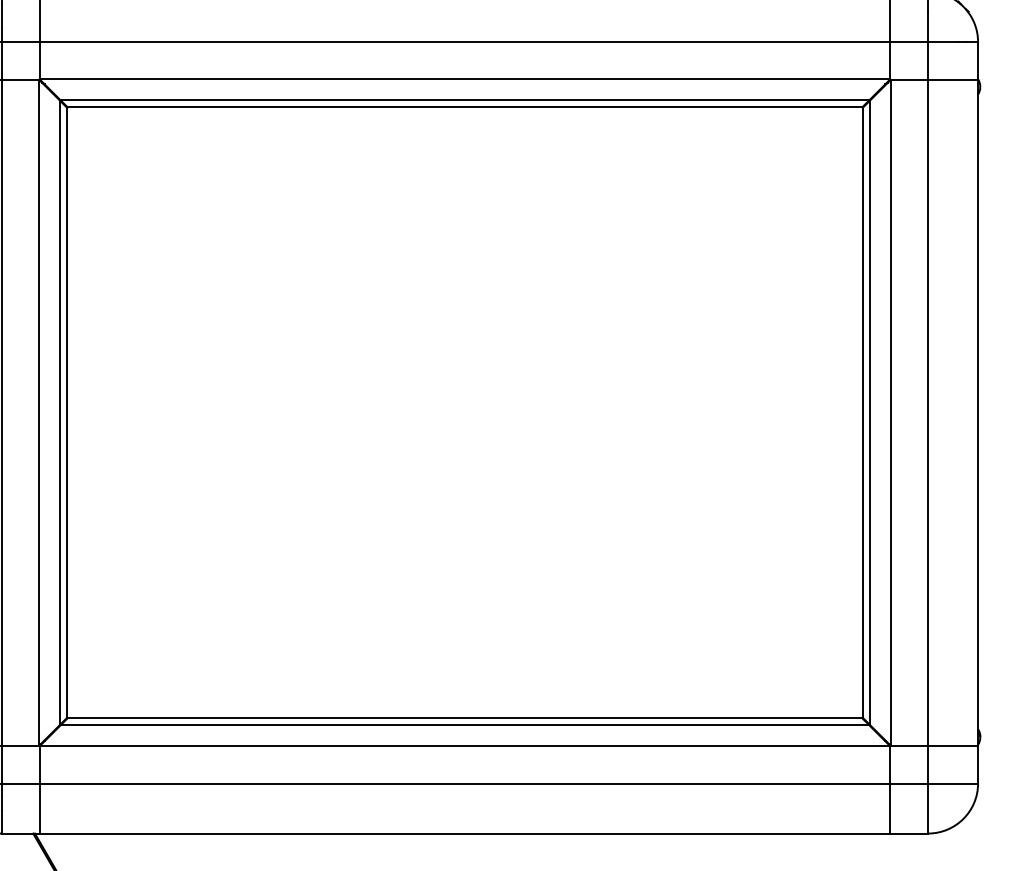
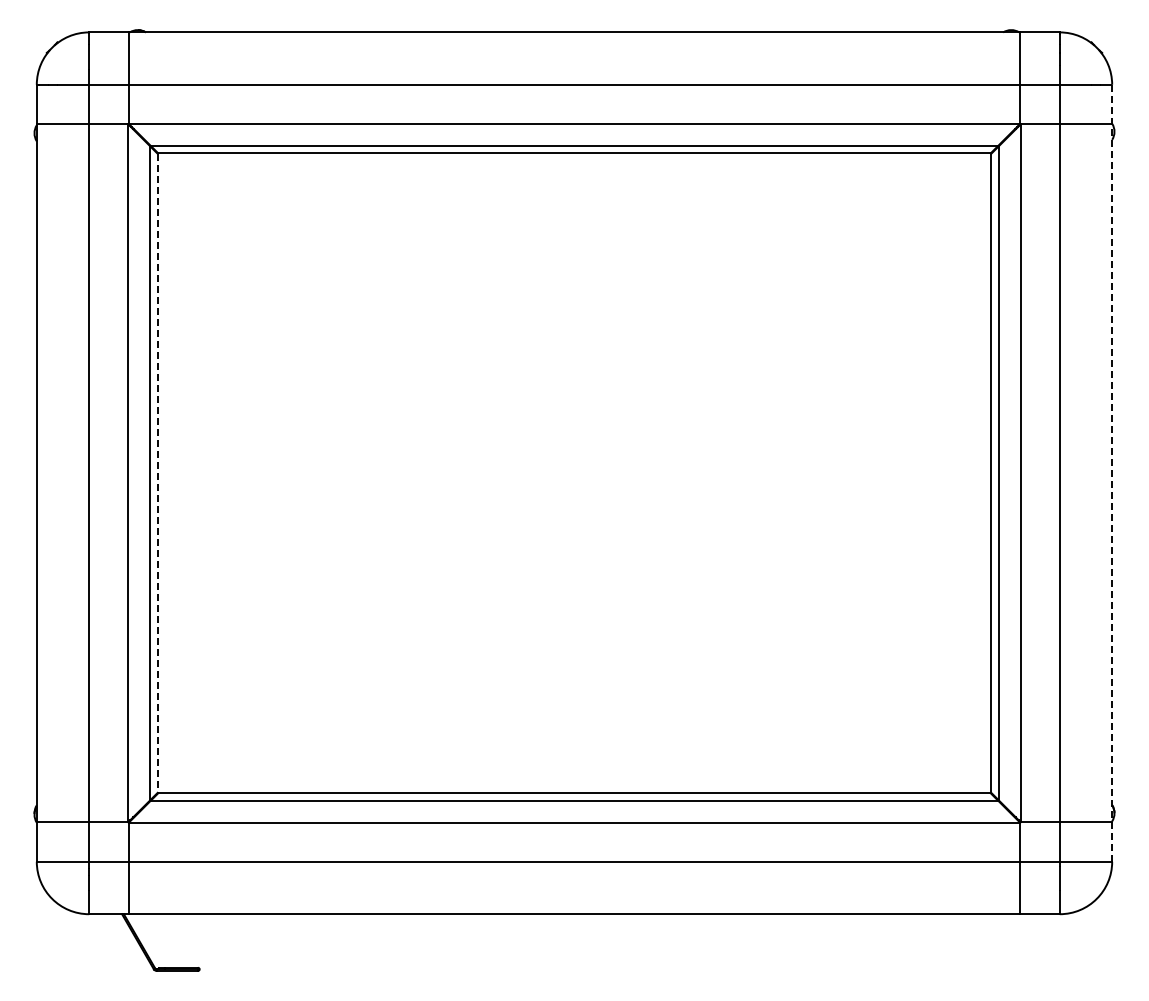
line: (67, 412) -> (157, 473), solid -> dashed
line: (978, 412) -> (1112, 473), solid -> dashed

